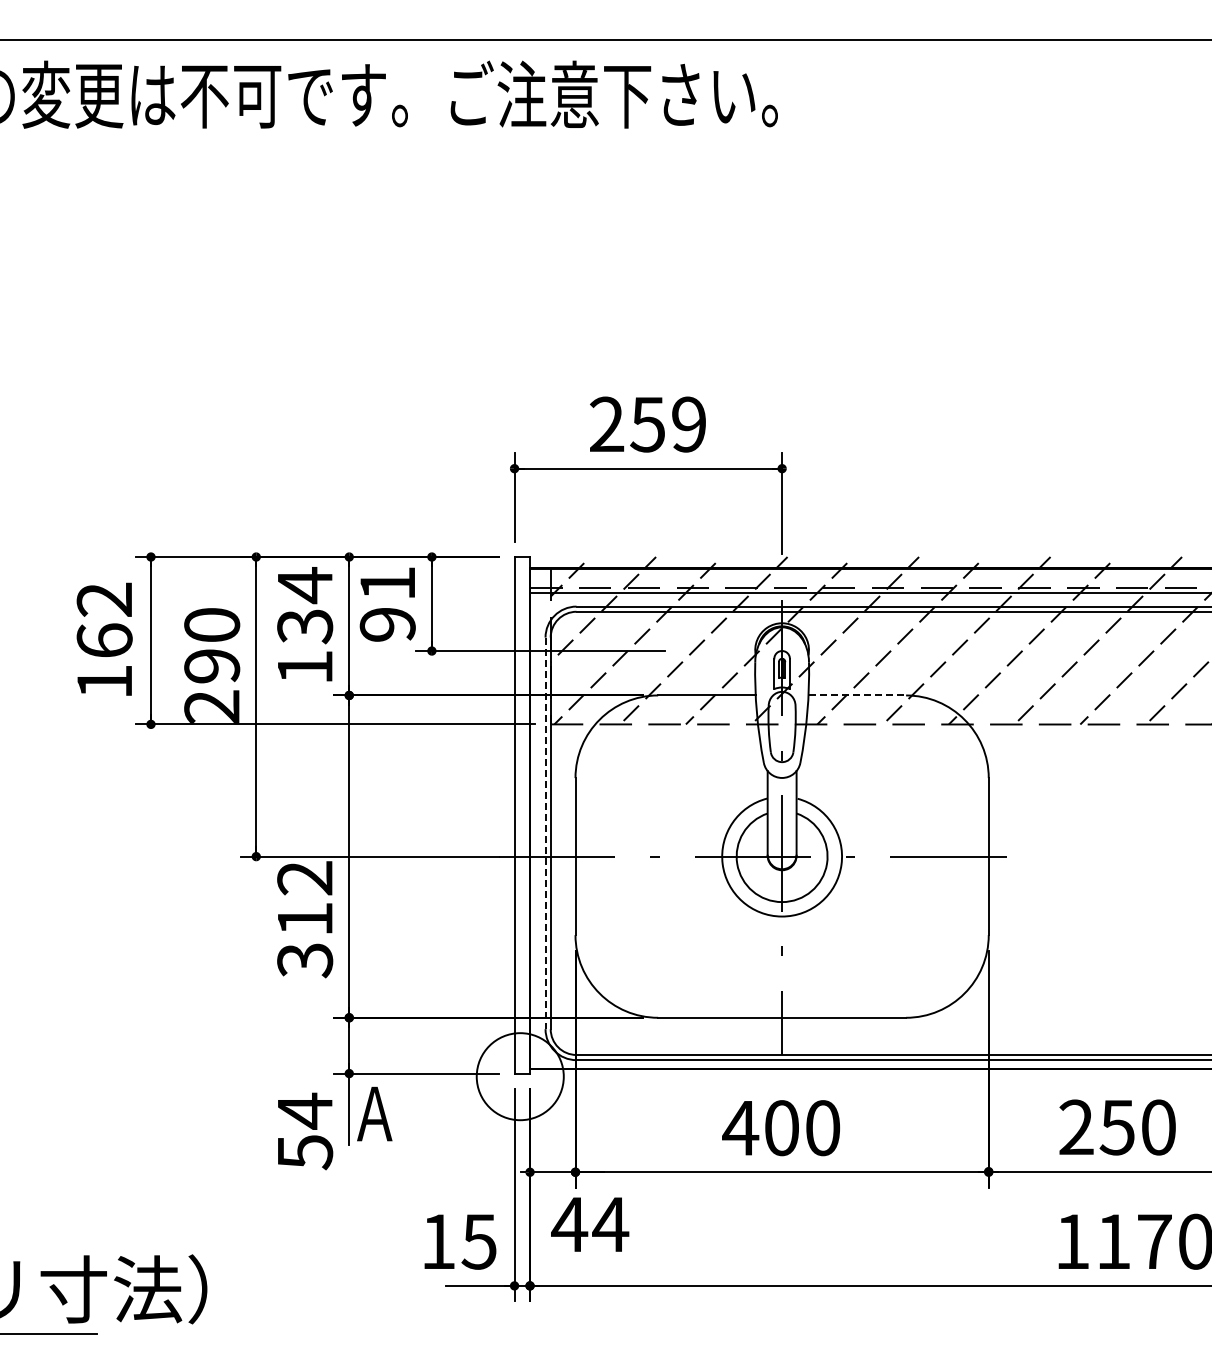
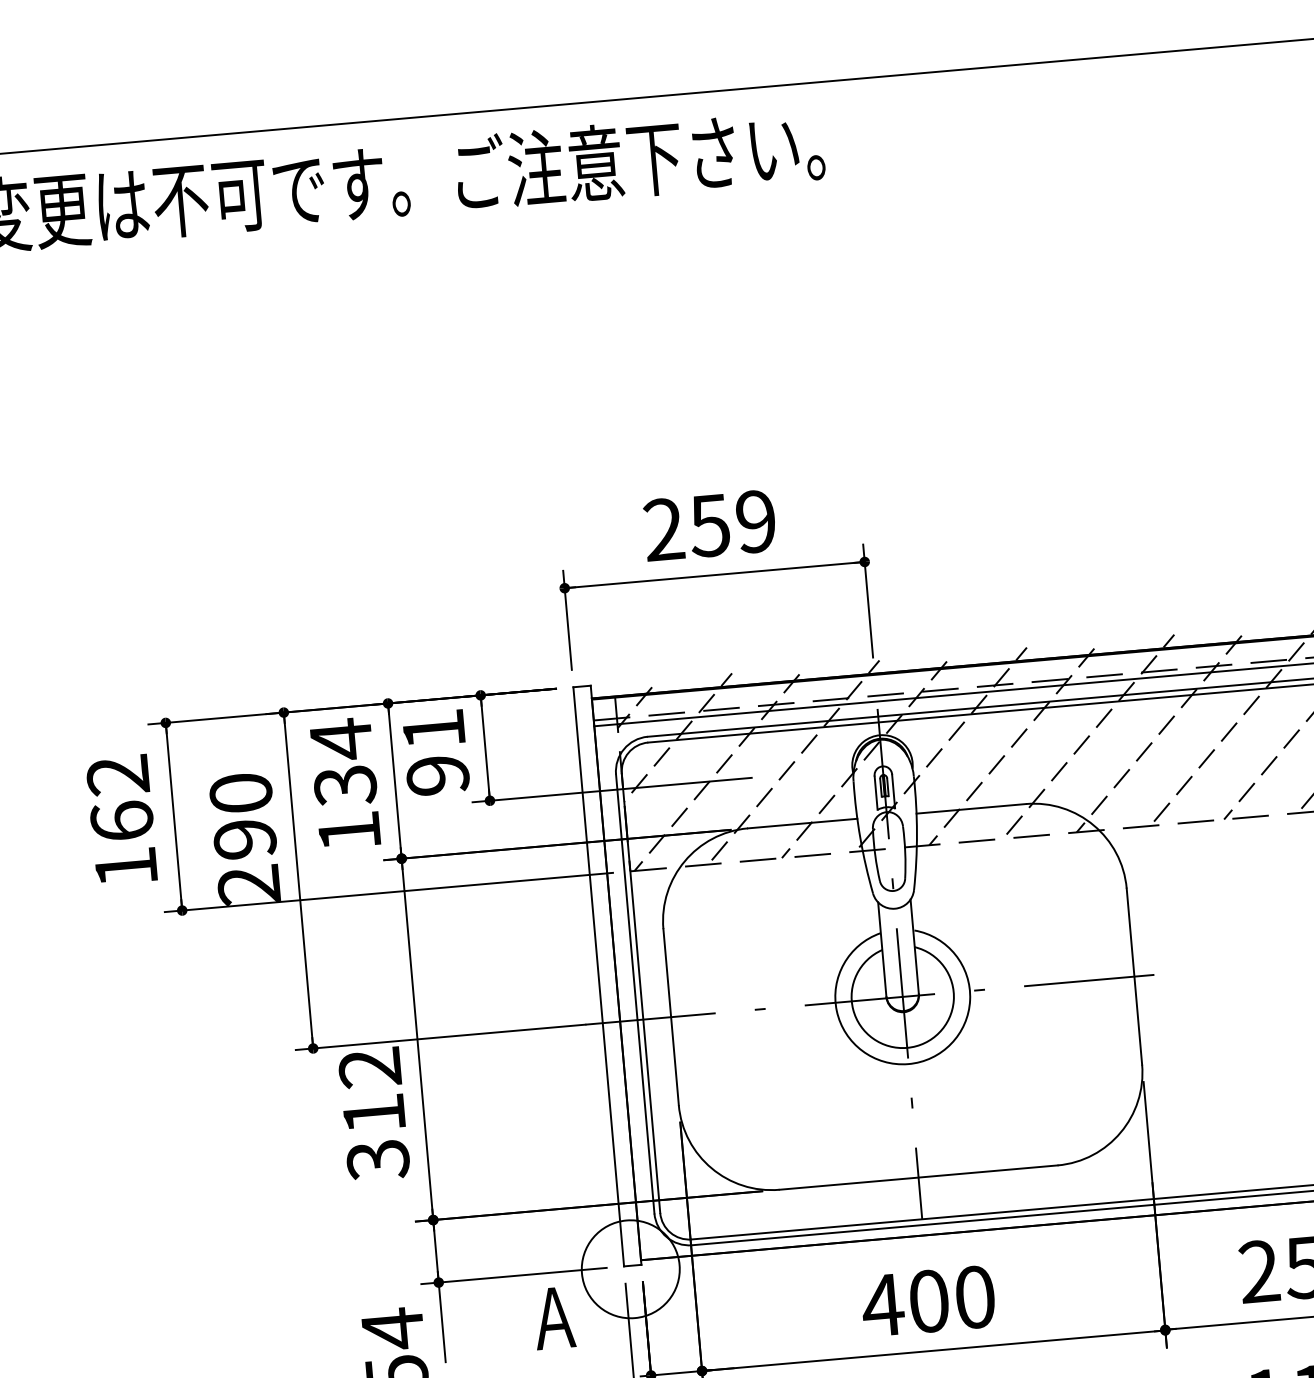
line: (857, 695) -> (971, 808), dashed -> solid
line: (545, 833) -> (635, 994), dashed -> solid
text: (374, 1113) -> (553, 1317), moved

